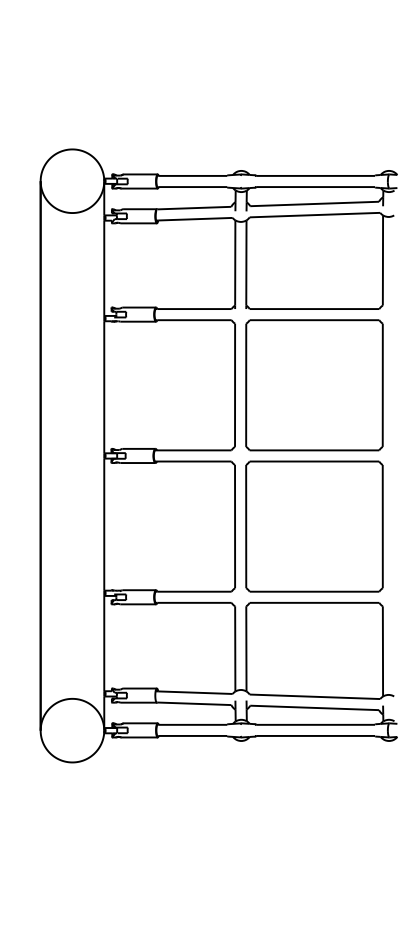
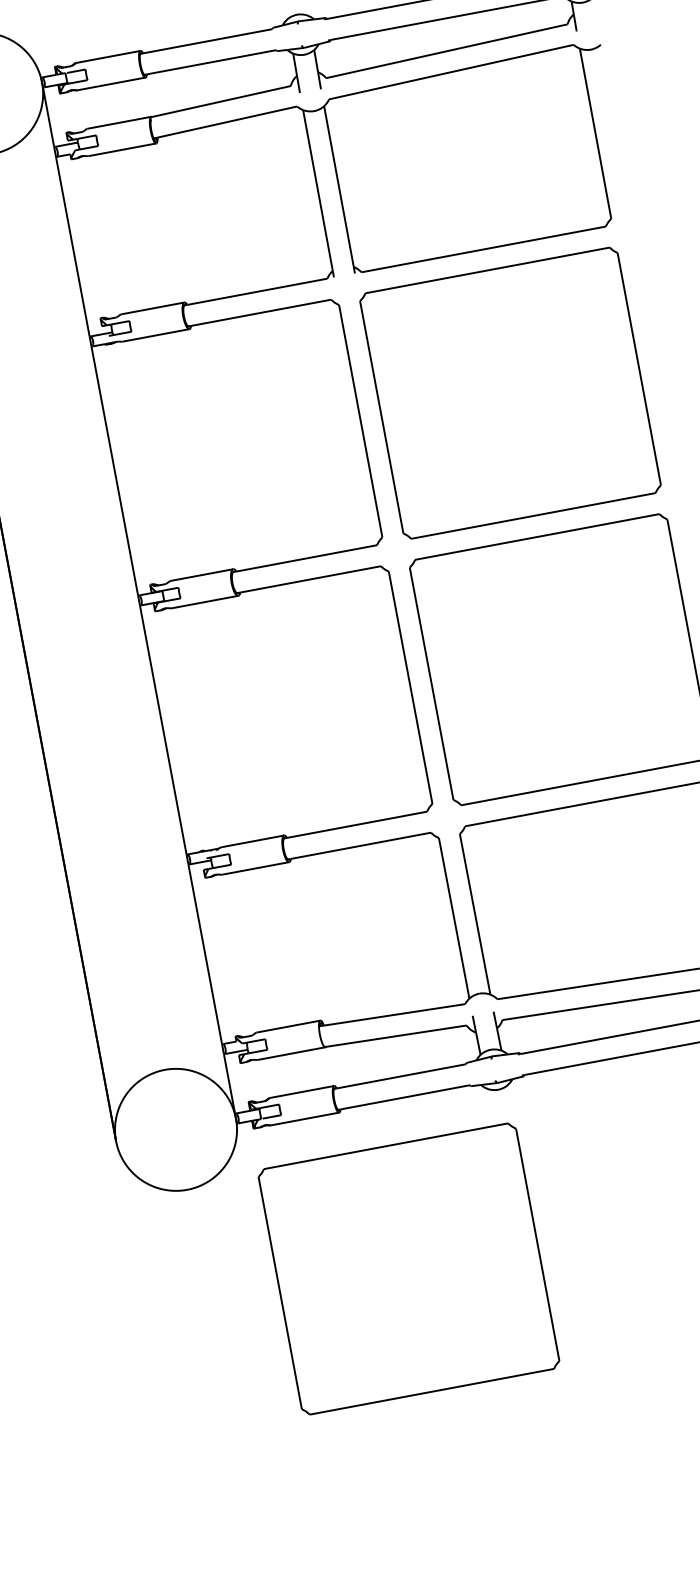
part: (178, 824) -> (409, 1269), added

